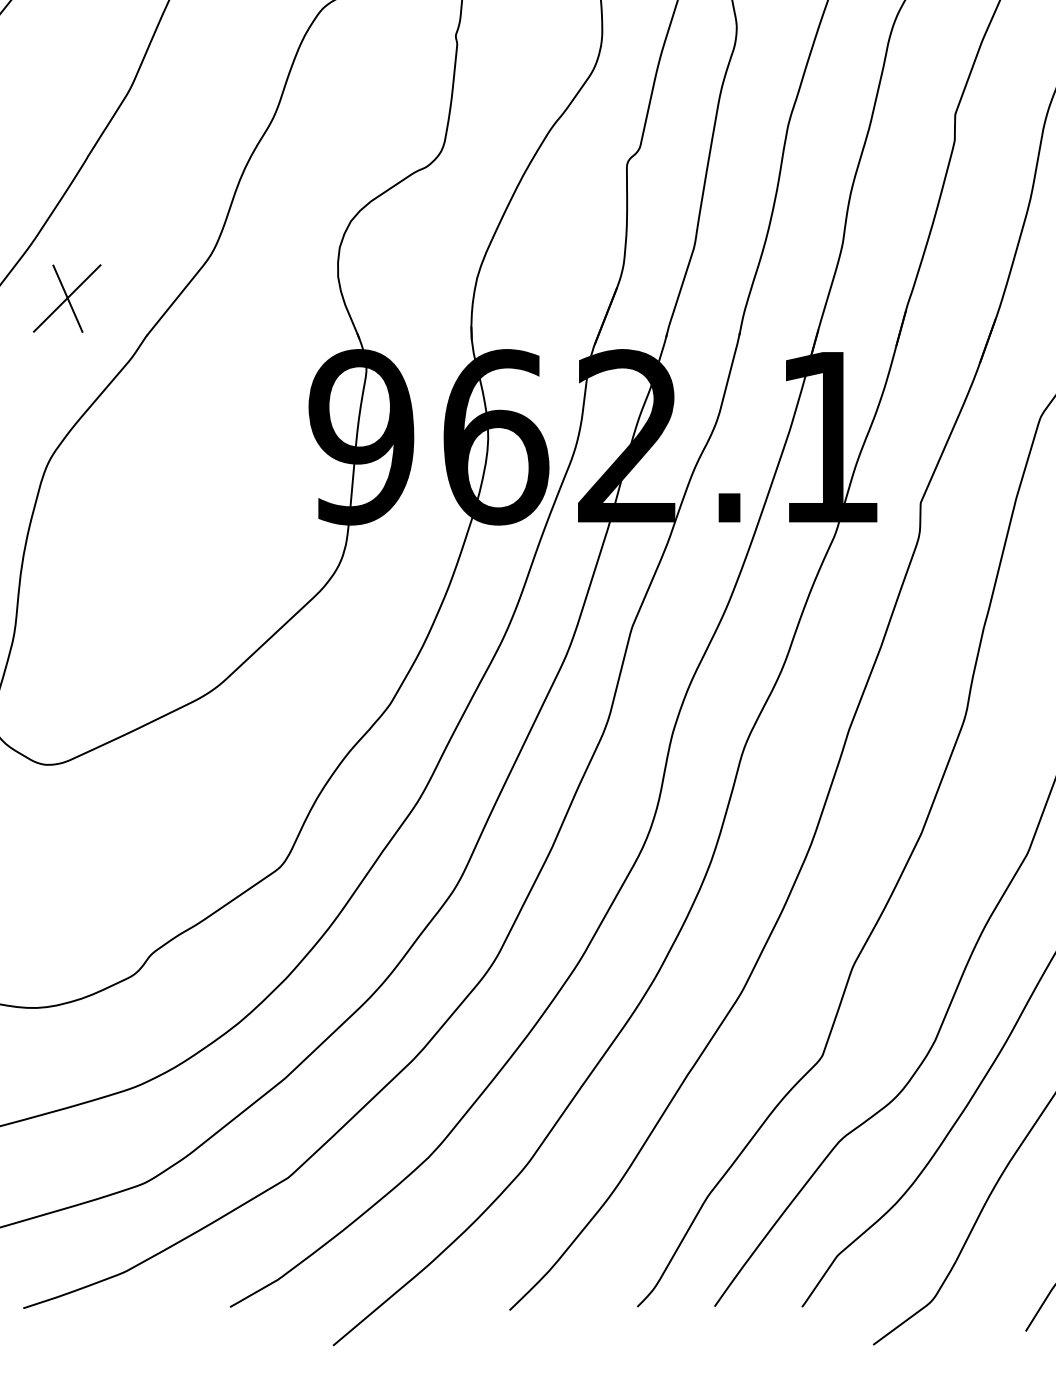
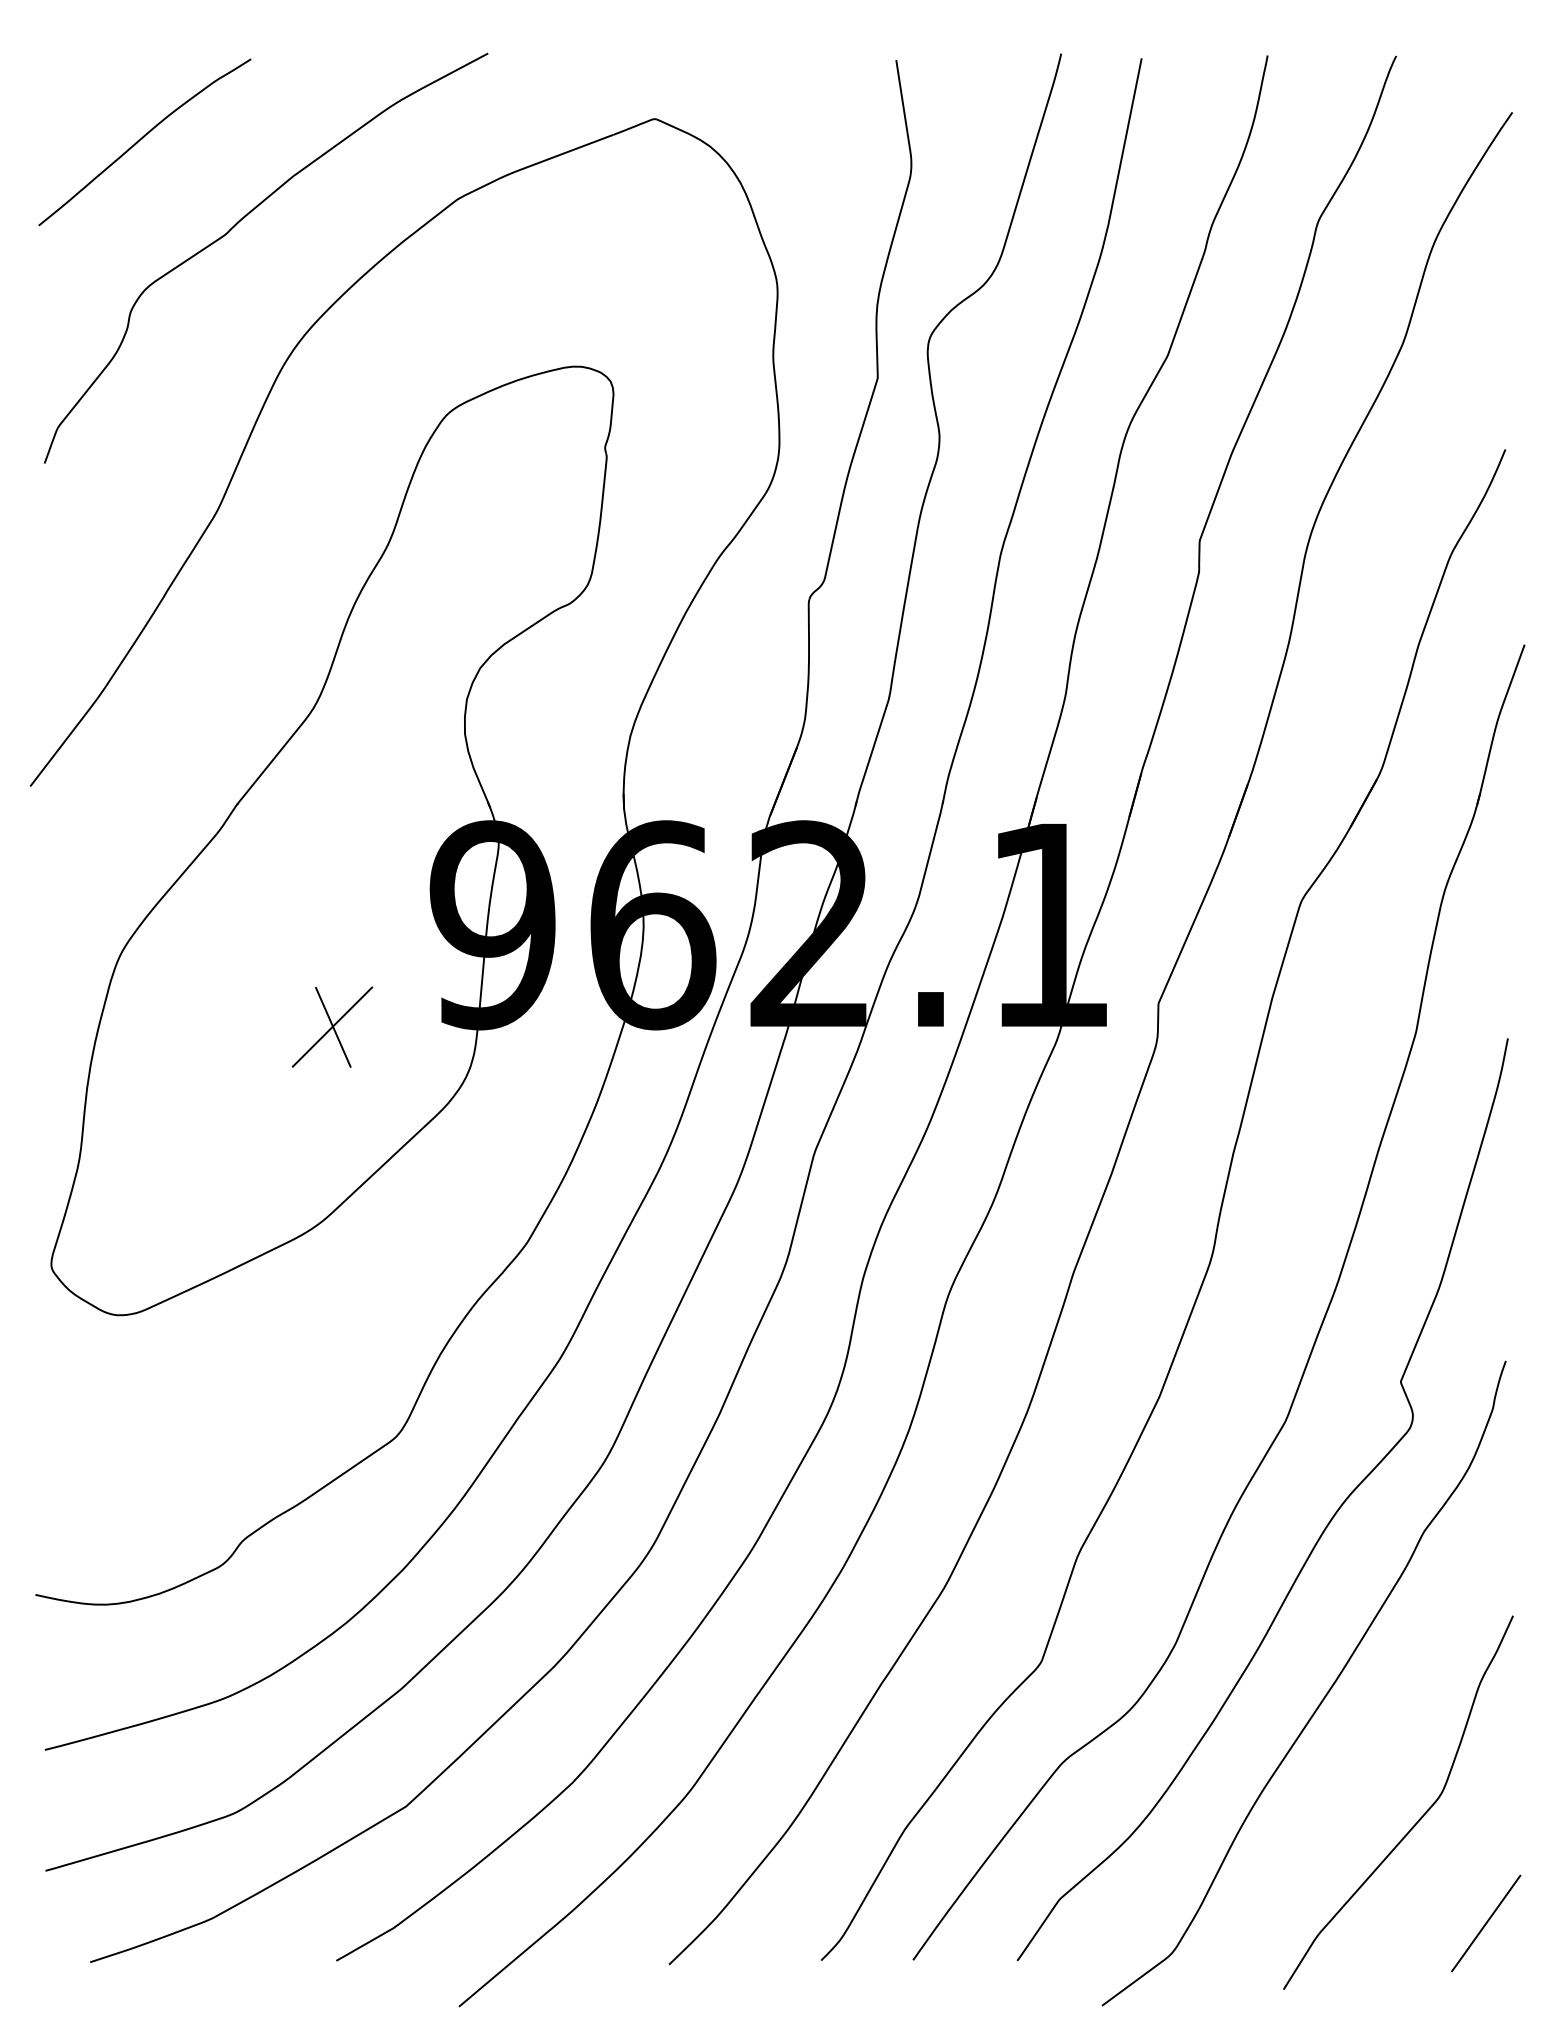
part: (67, 298) -> (332, 1026), moved

